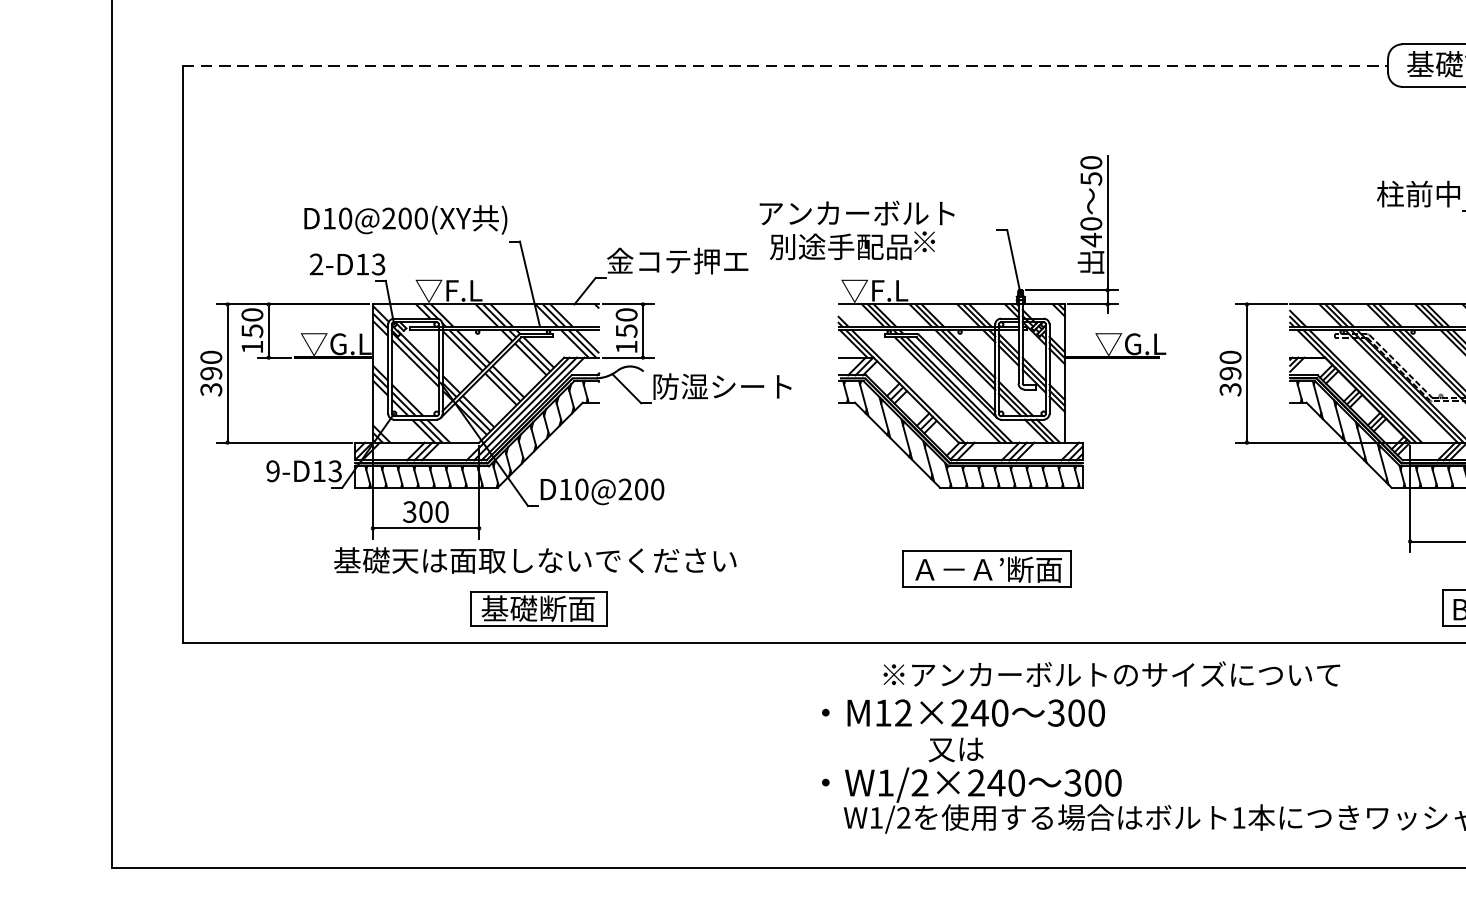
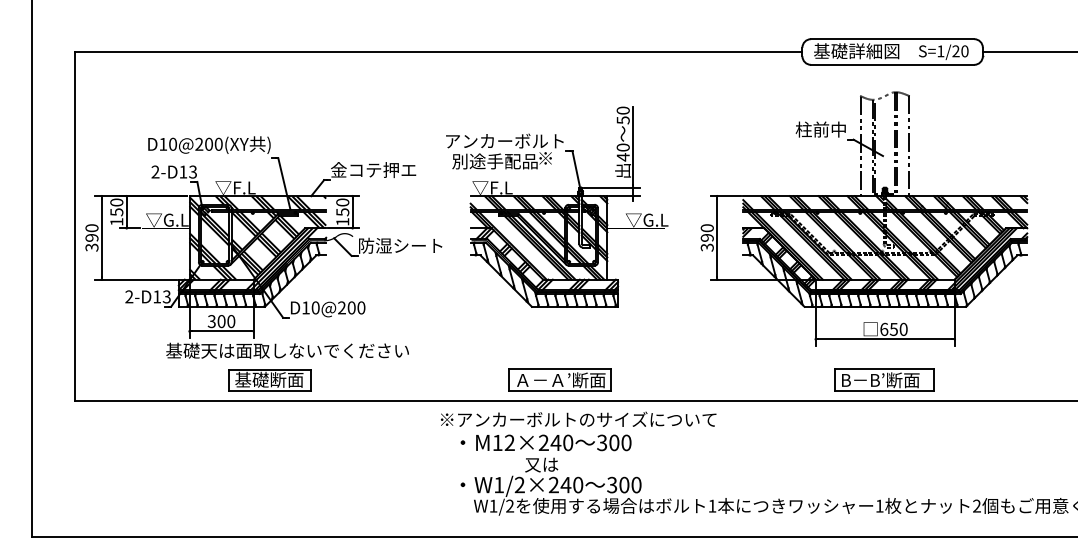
line: (785, 66) -> (438, 52), dashed -> solid
text: (856, 230) -> (504, 151), moved
text: (273, 472) -> (129, 297), 9-D13 -> 2-D13
part: (985, 568) -> (559, 379), moved
part: (538, 609) -> (269, 380), moved
text: (1111, 672) -> (578, 418), moved

